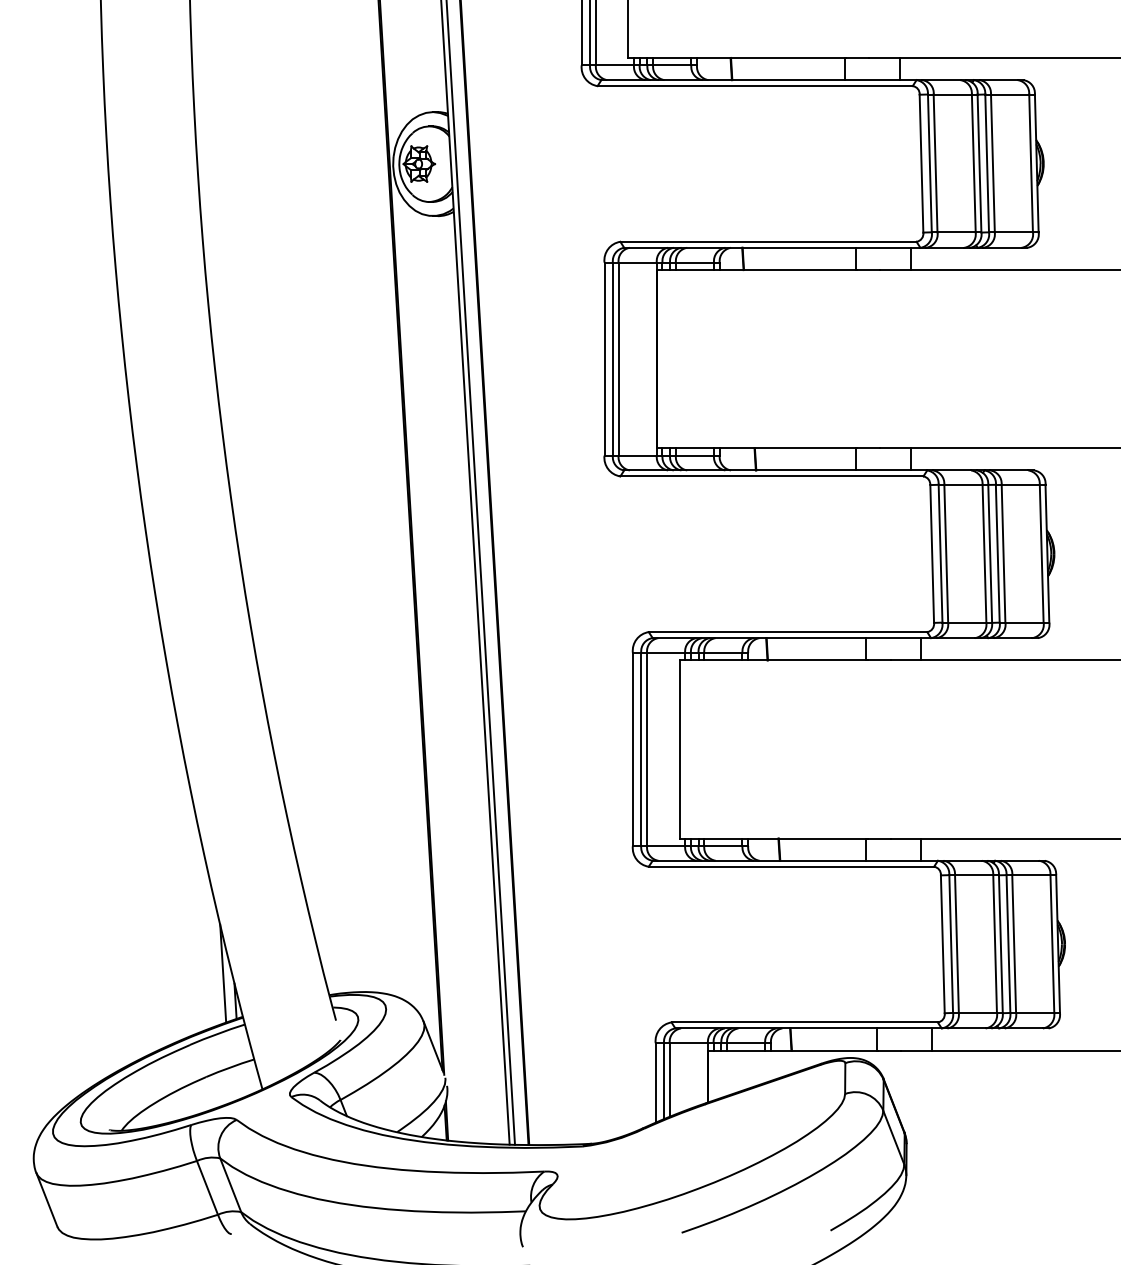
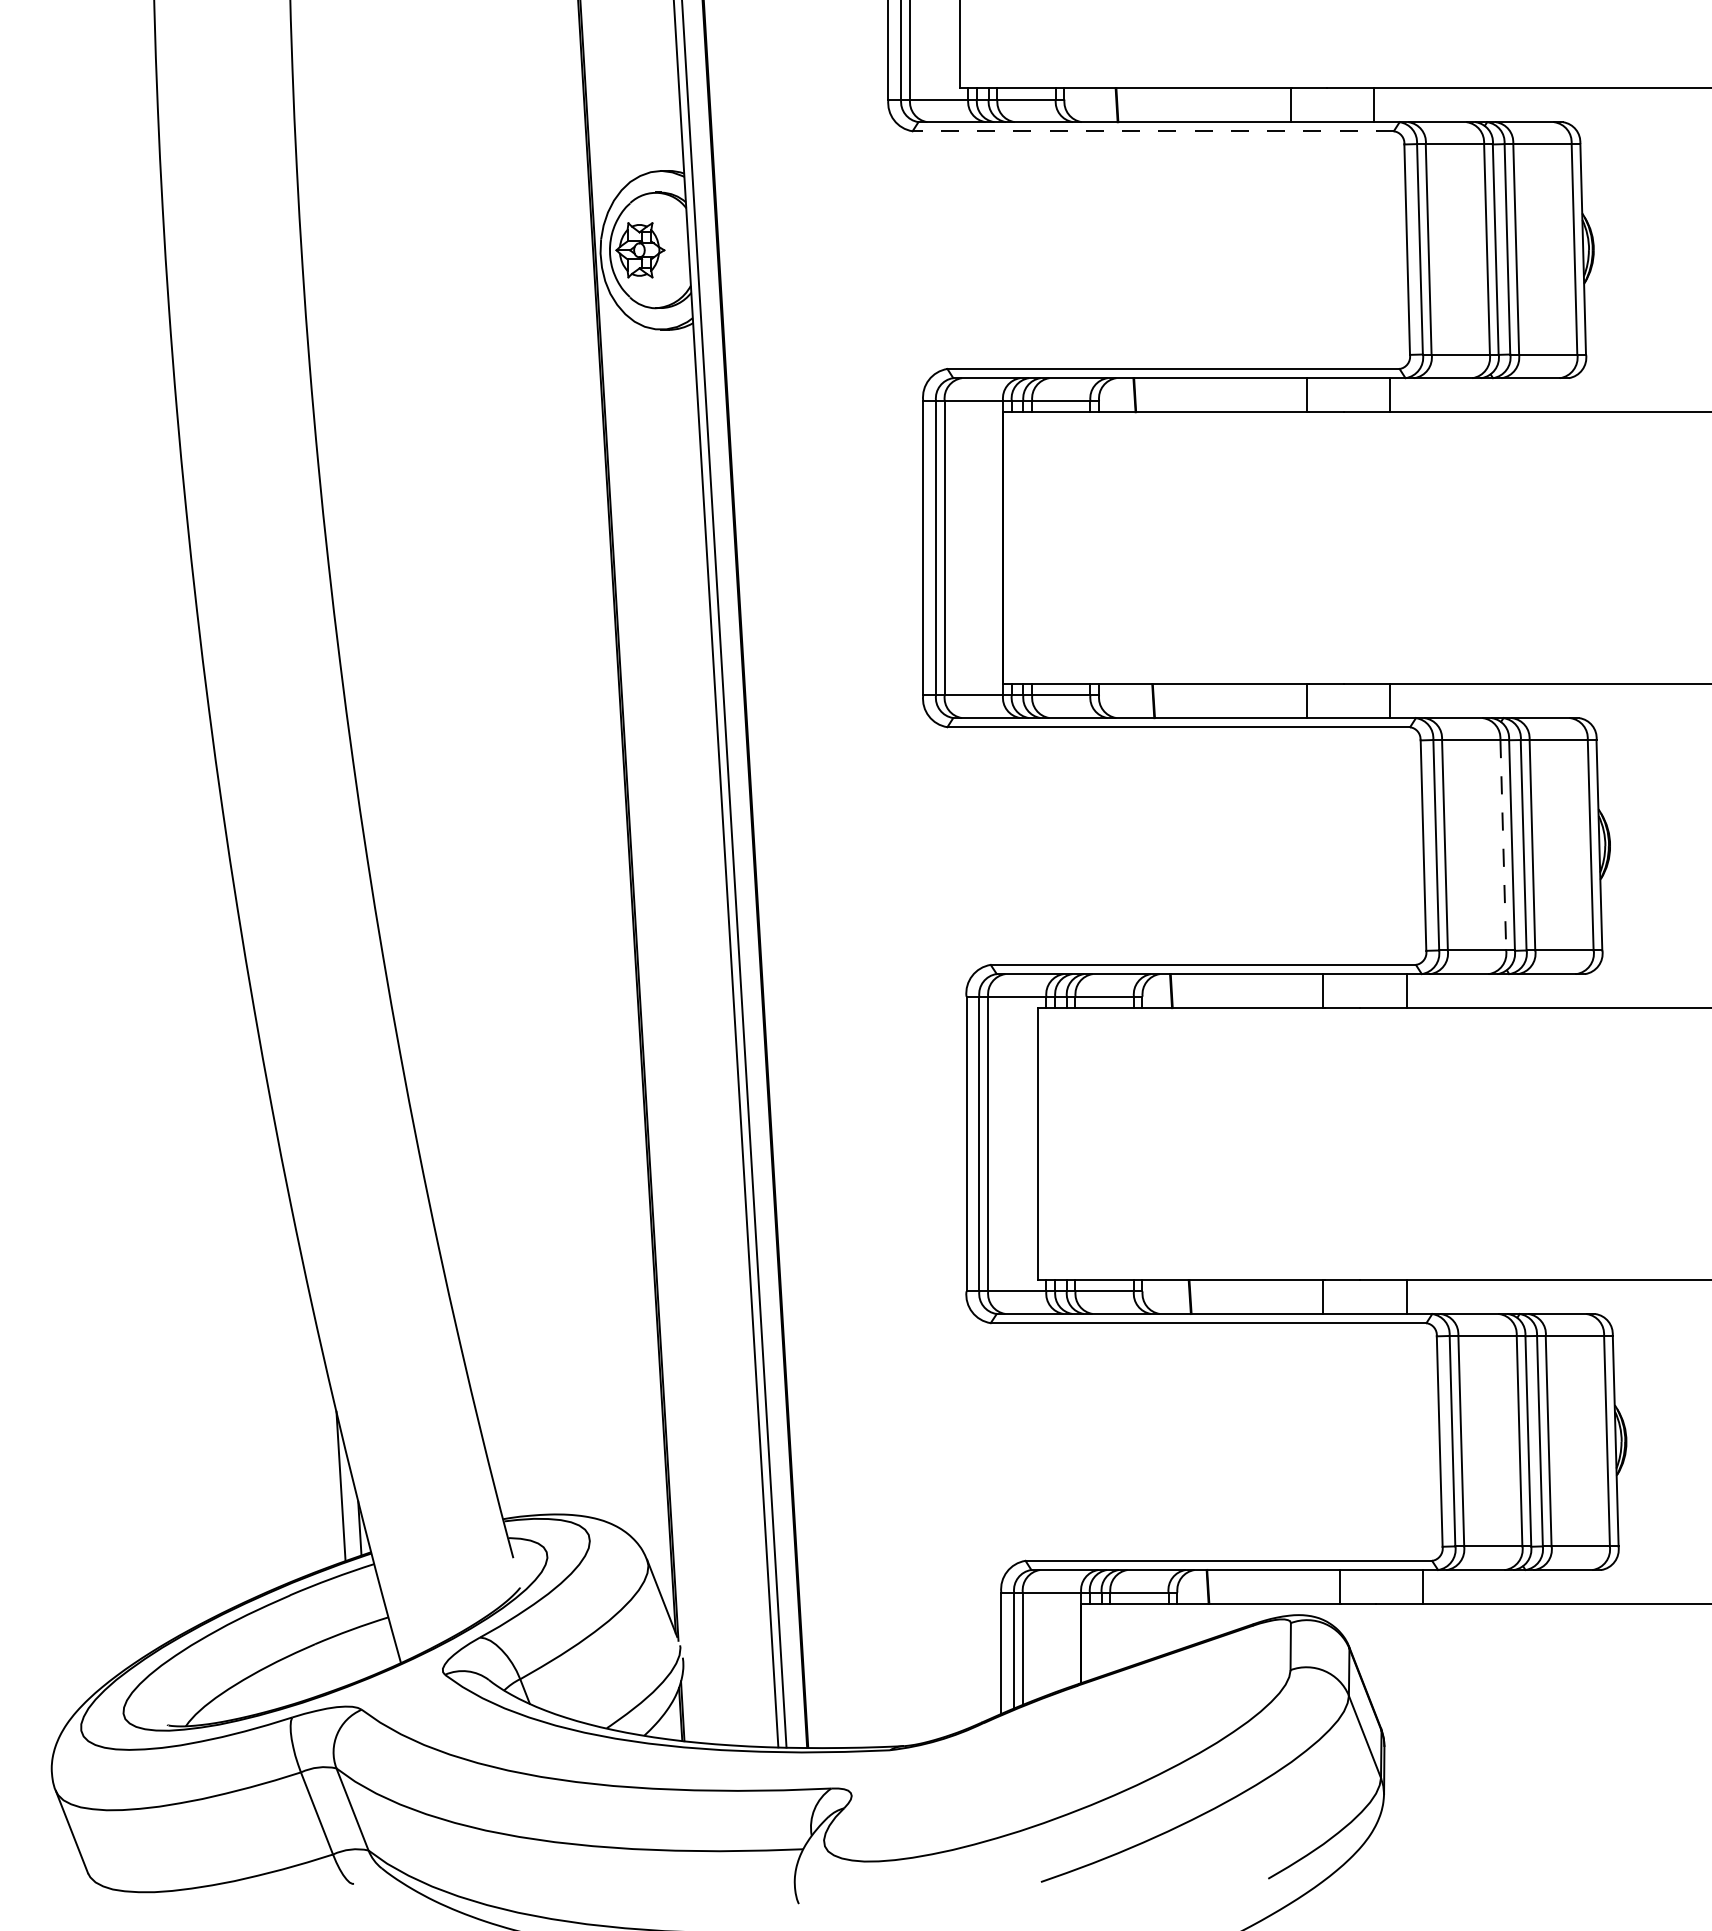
line: (755, 86) -> (1153, 131), solid -> dashed
line: (984, 553) -> (1503, 844), solid -> dashed

